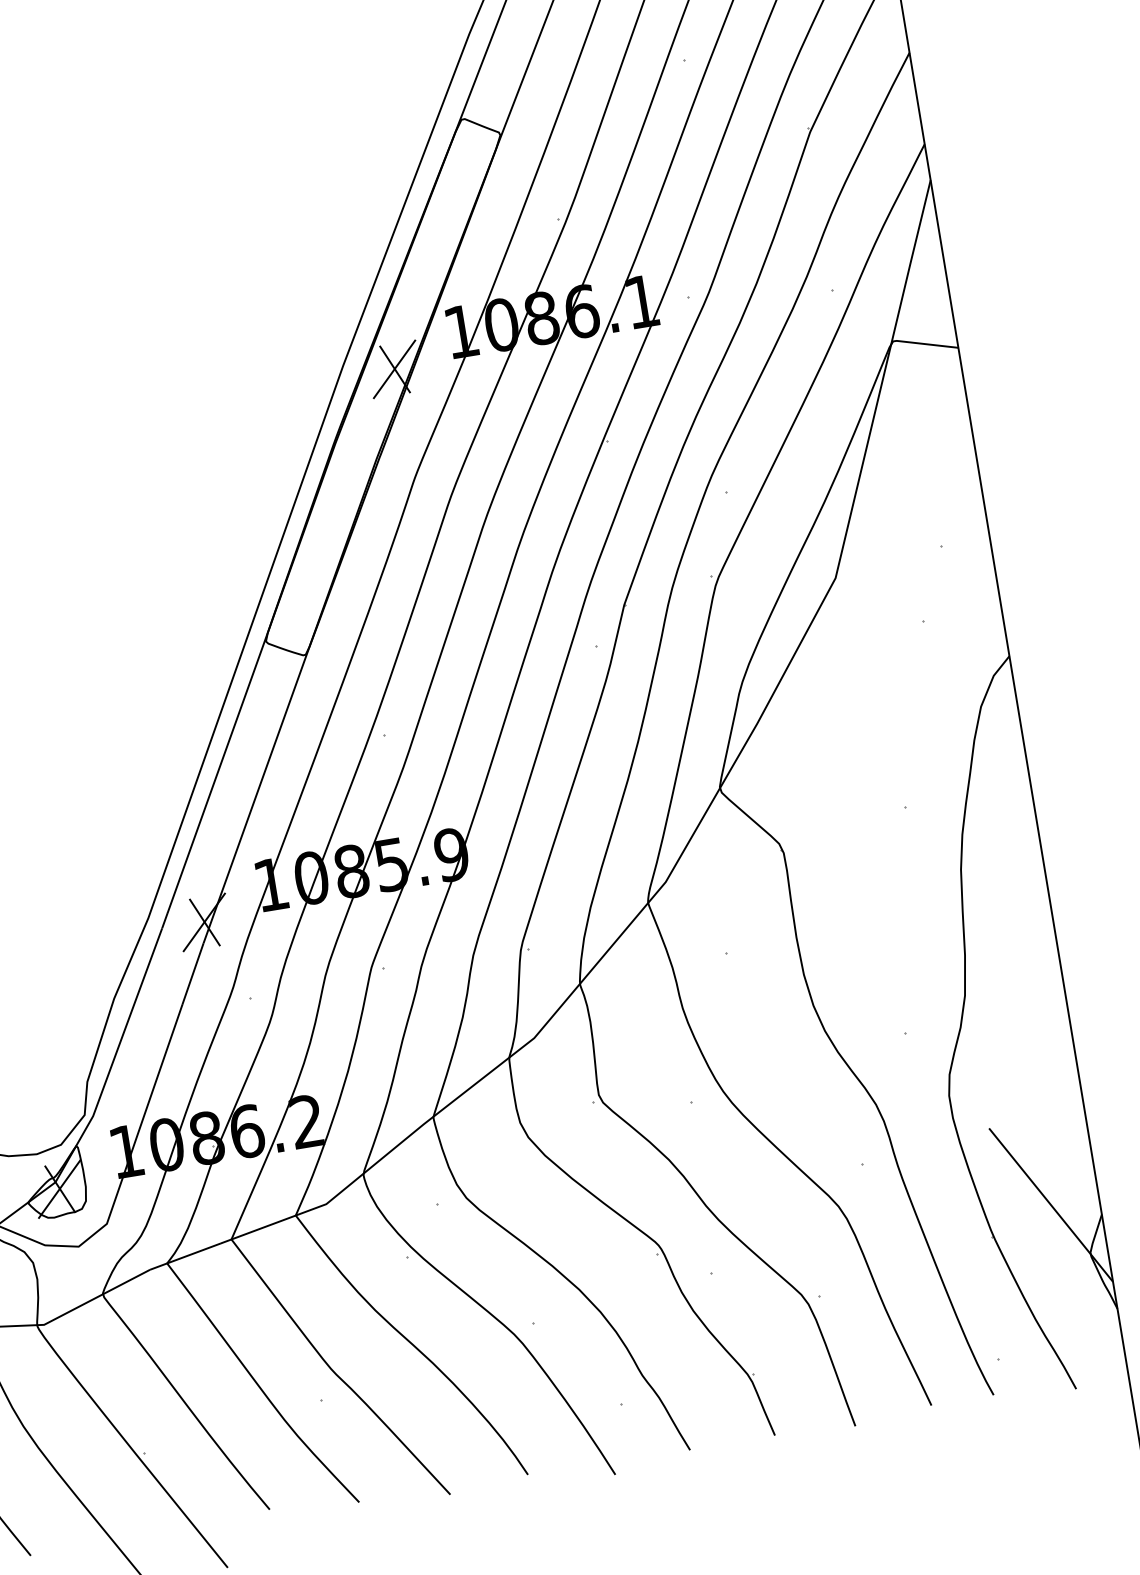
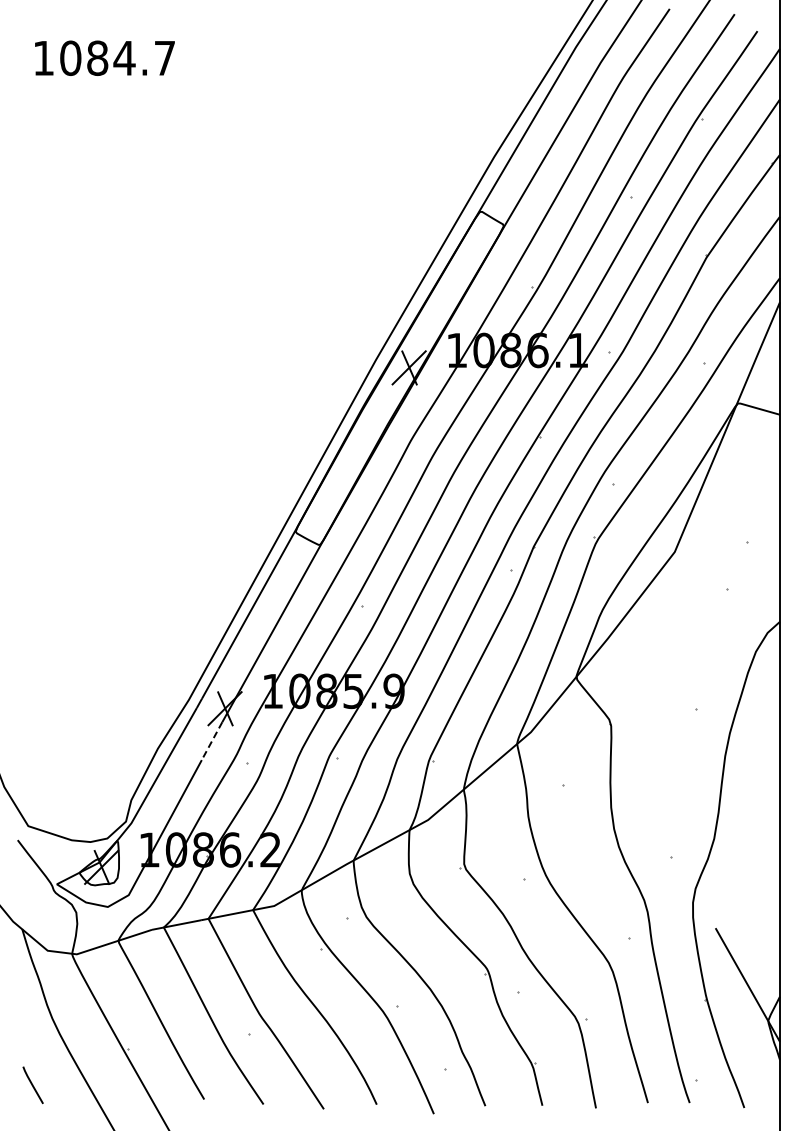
line: (193, 974) -> (212, 741), solid -> dashed

